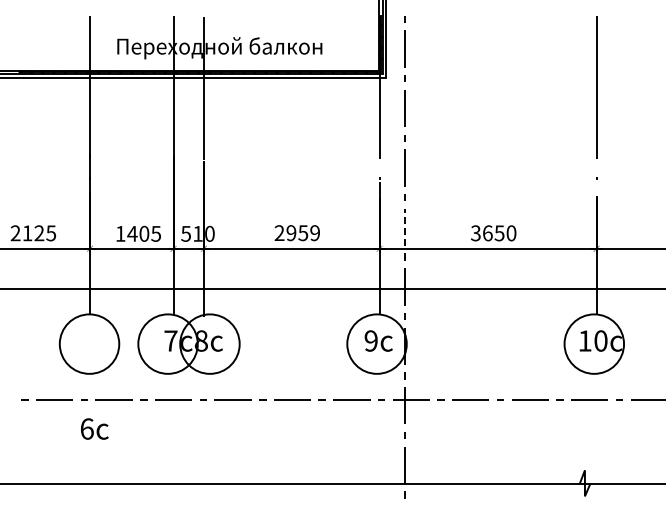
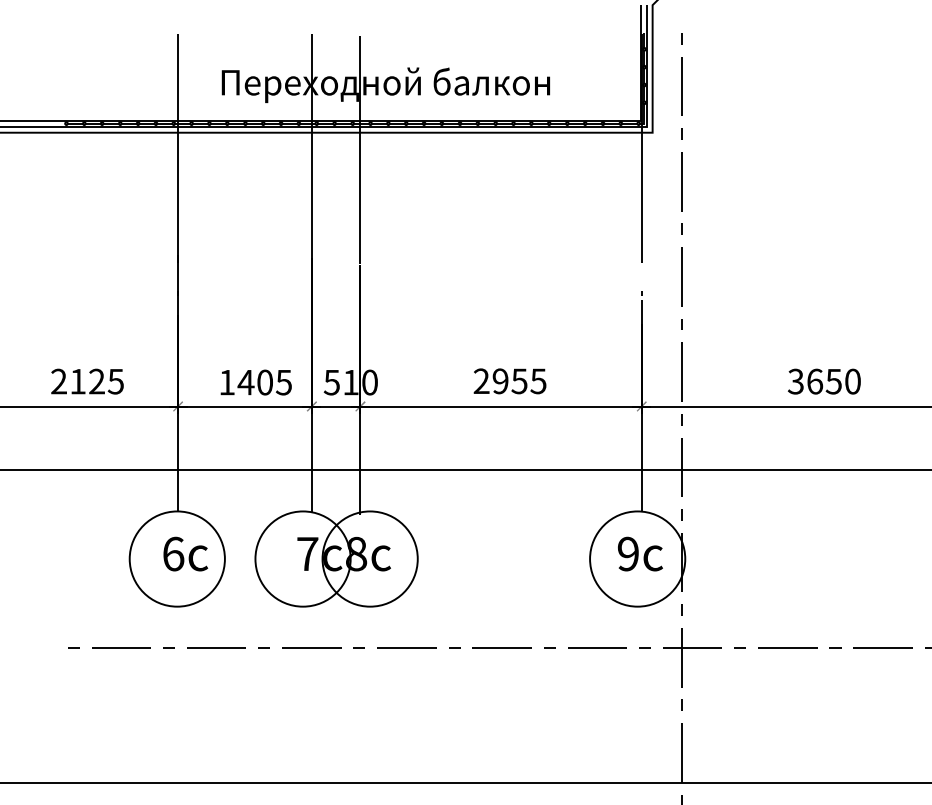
line: (404, 227) -> (681, 372), dashed -> solid
text: (314, 233) -> (537, 381), 2959 -> 2955
text: (94, 428) -> (185, 553), moved

